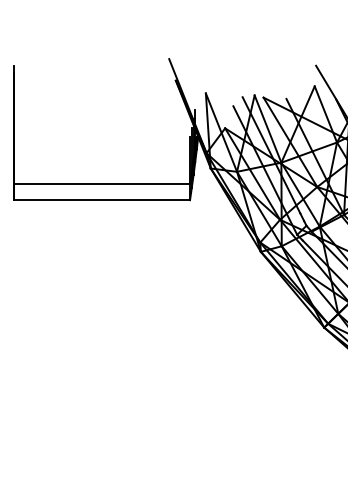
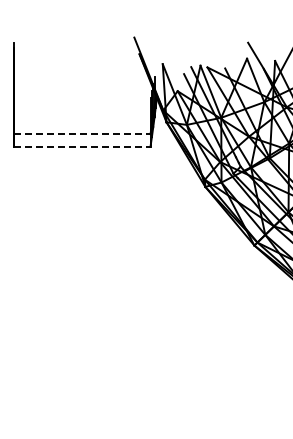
line: (102, 184) -> (82, 134), solid -> dashed
line: (102, 199) -> (82, 146), solid -> dashed

